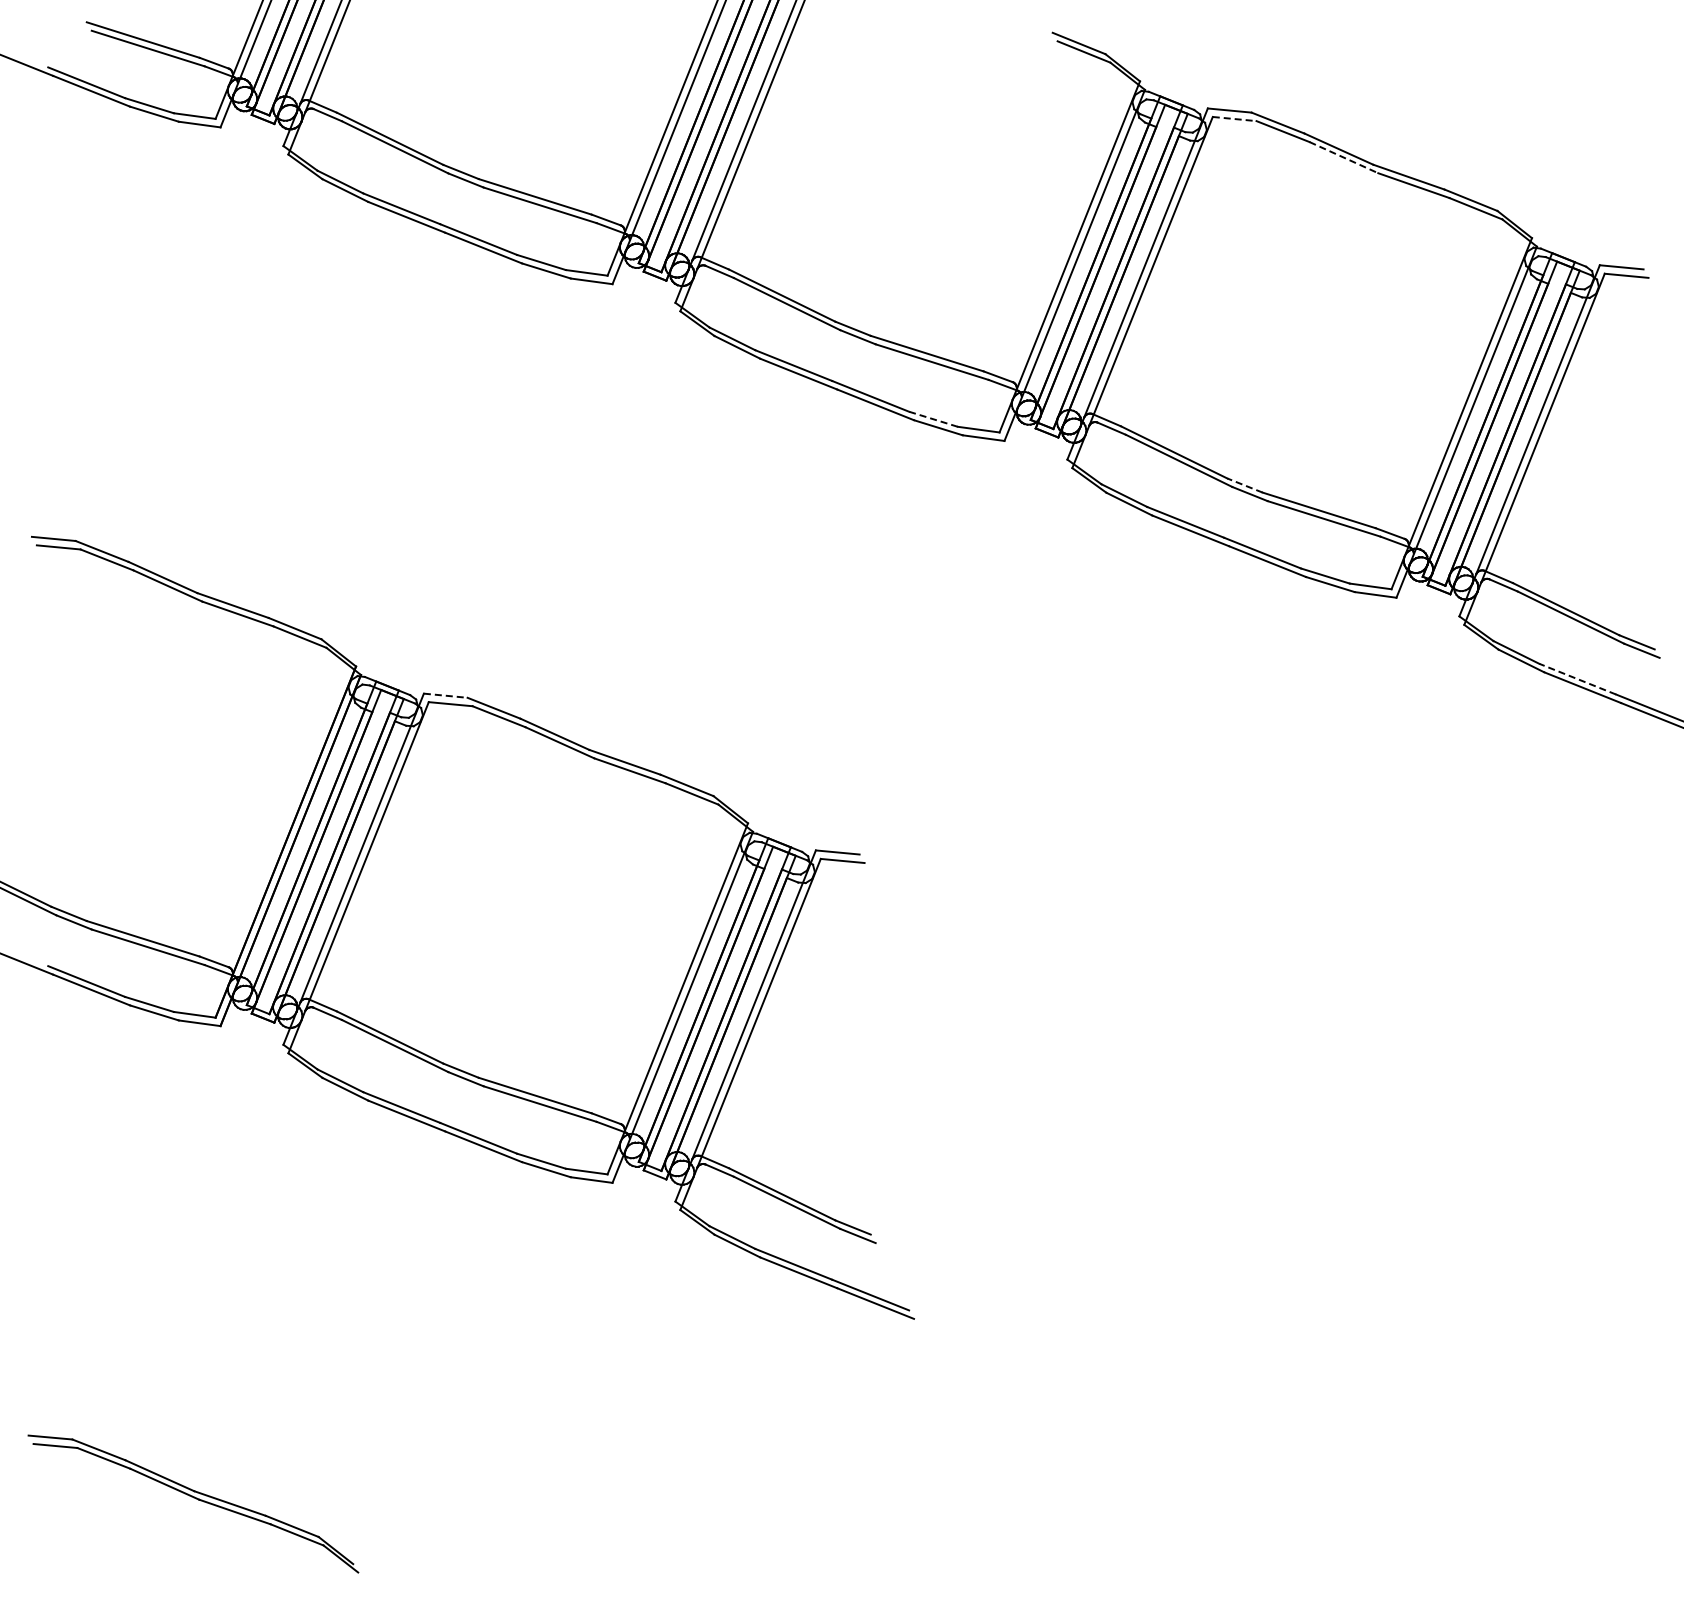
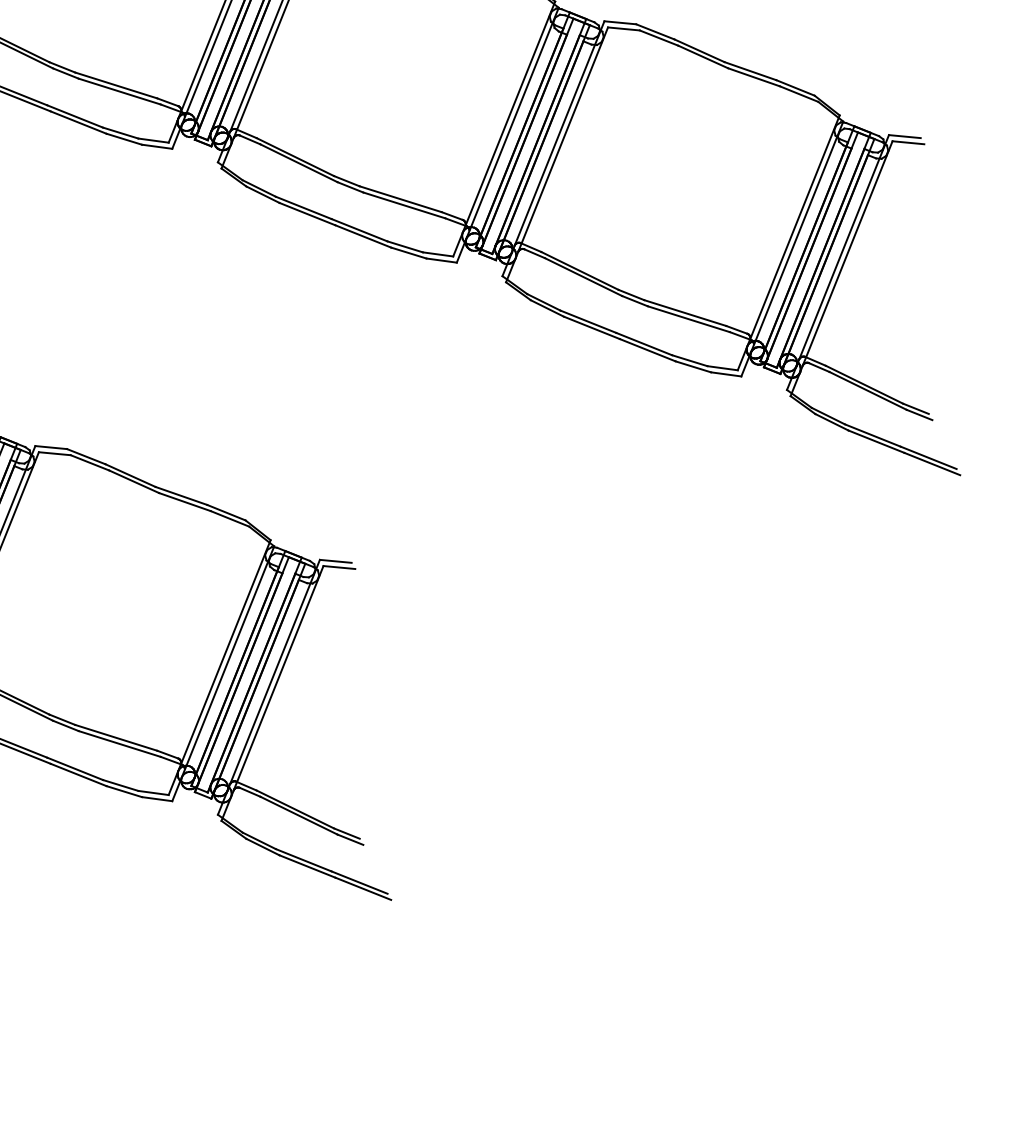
line: (1234, 119) -> (623, 29), dashed -> solid
line: (1343, 157) -> (702, 56), dashed -> solid
line: (933, 419) -> (405, 247), dashed -> solid
line: (1244, 485) -> (631, 294), dashed -> solid
line: (1577, 678) -> (872, 435), dashed -> solid
line: (445, 695) -> (51, 447), dashed -> solid

